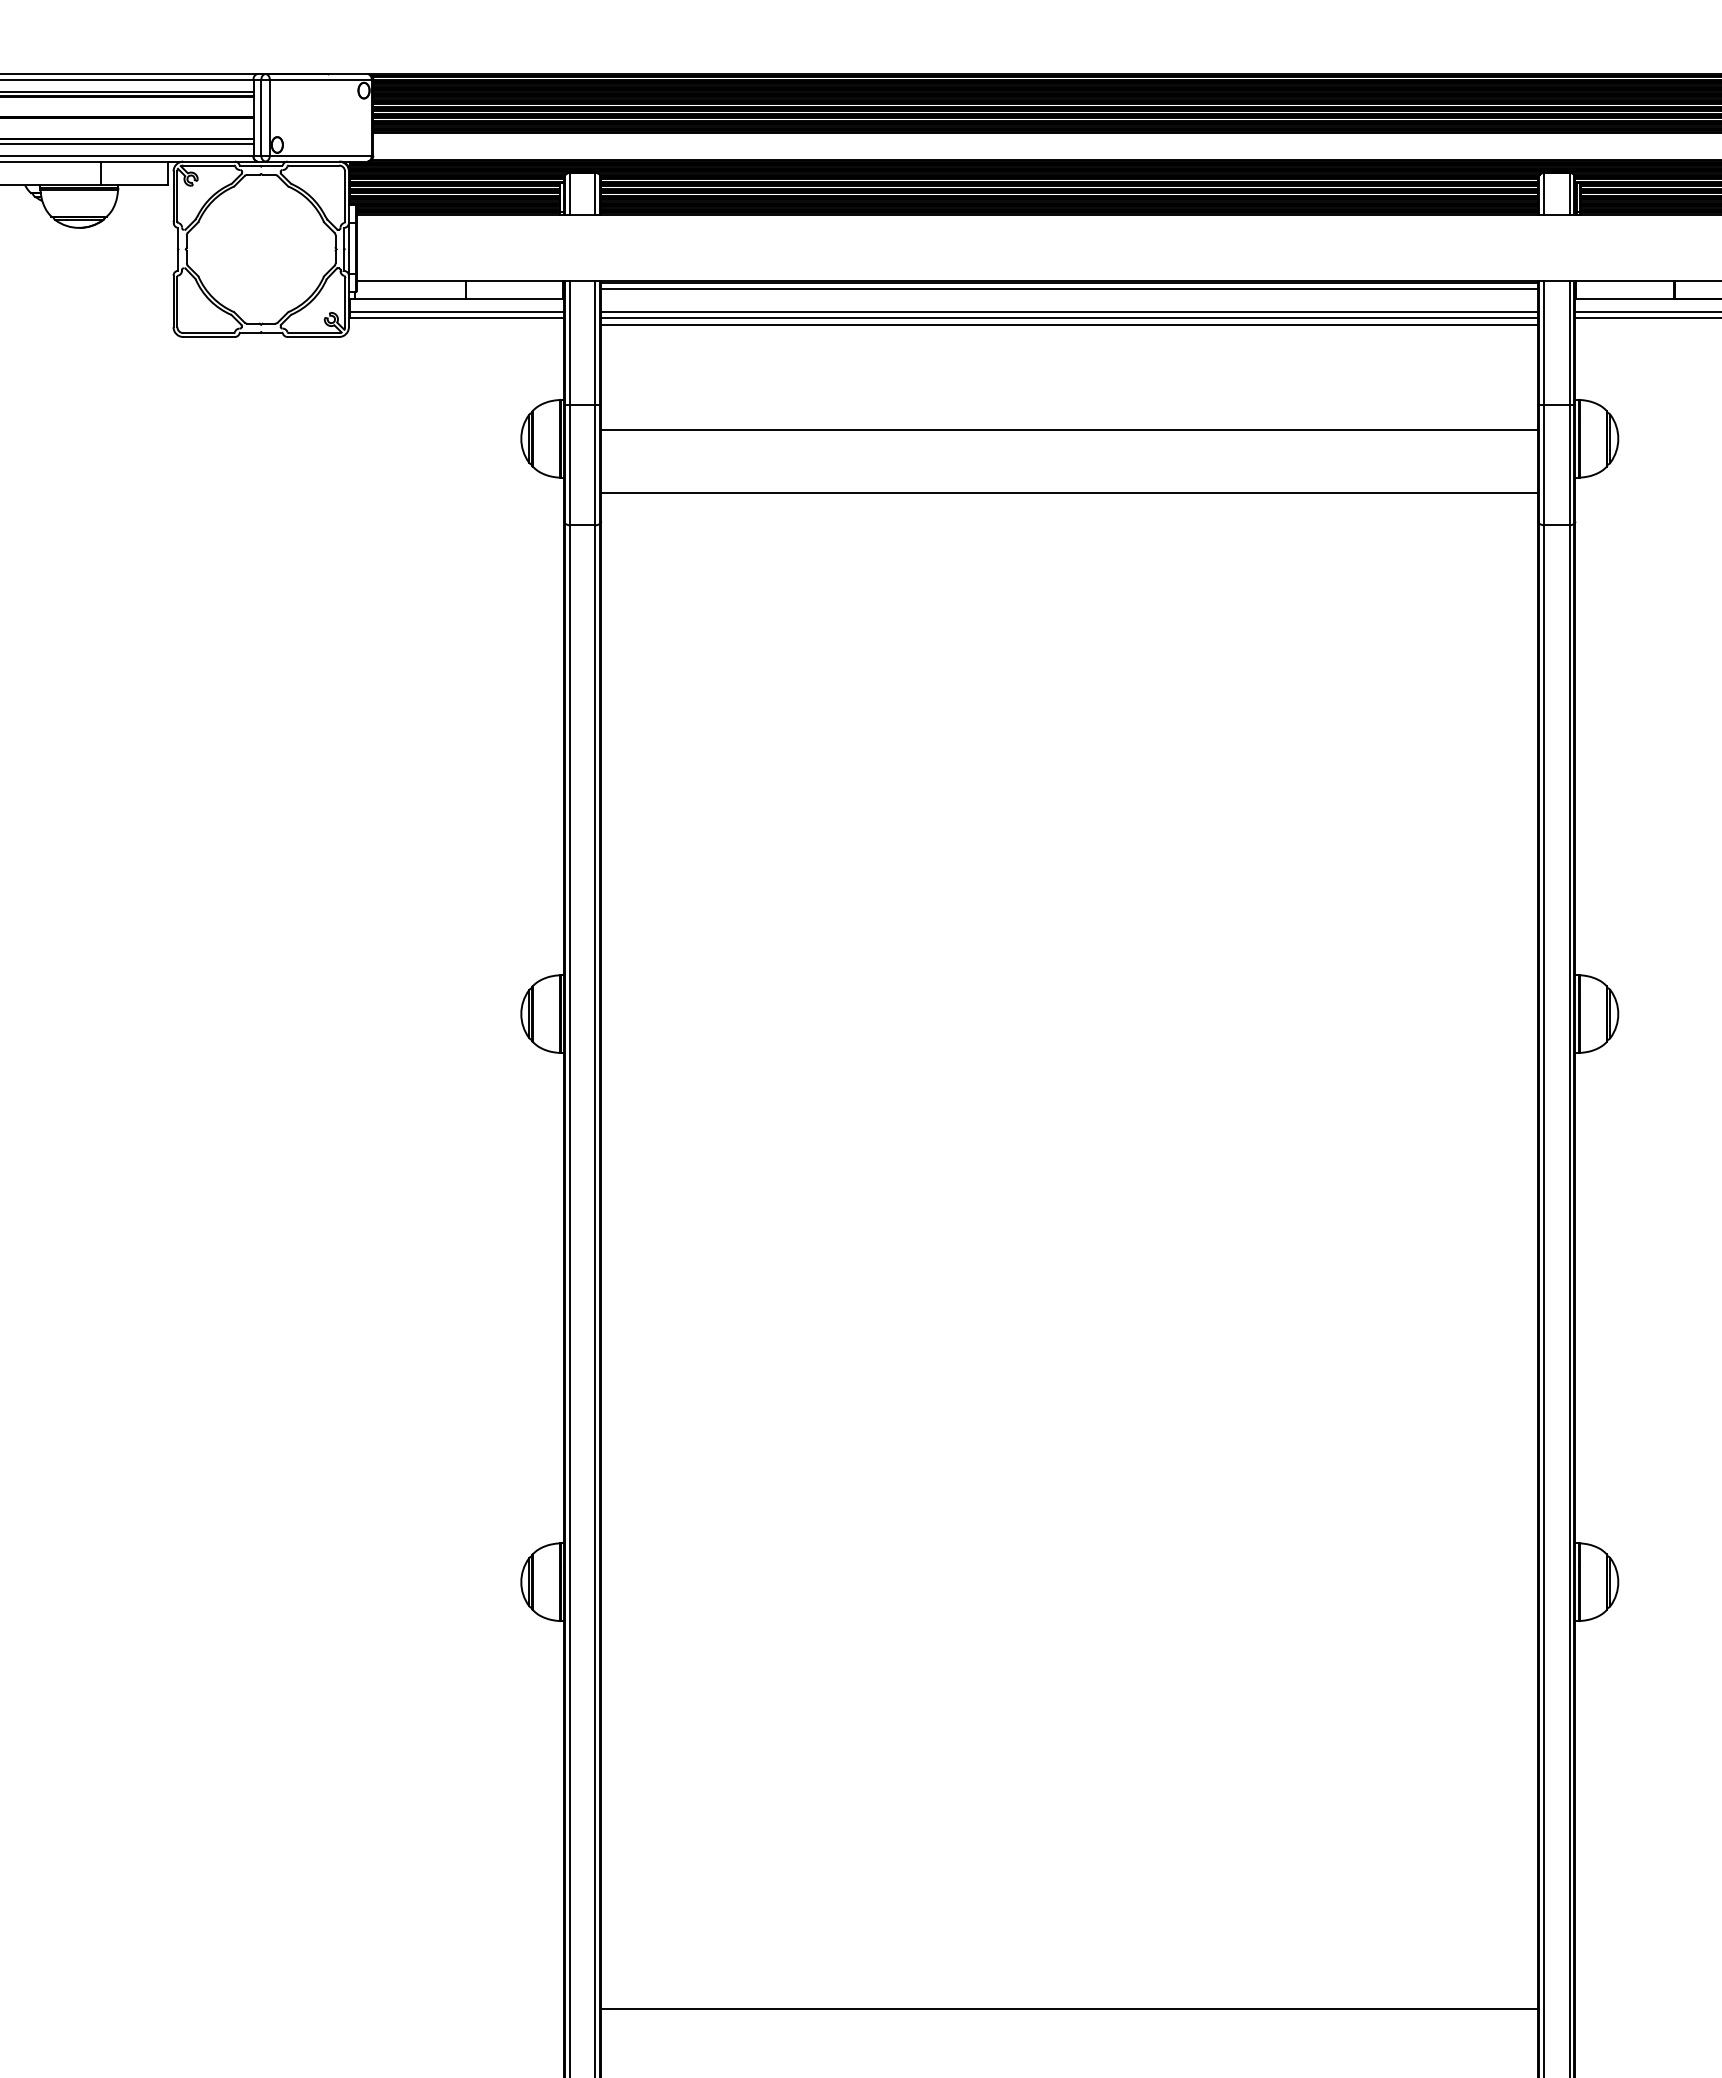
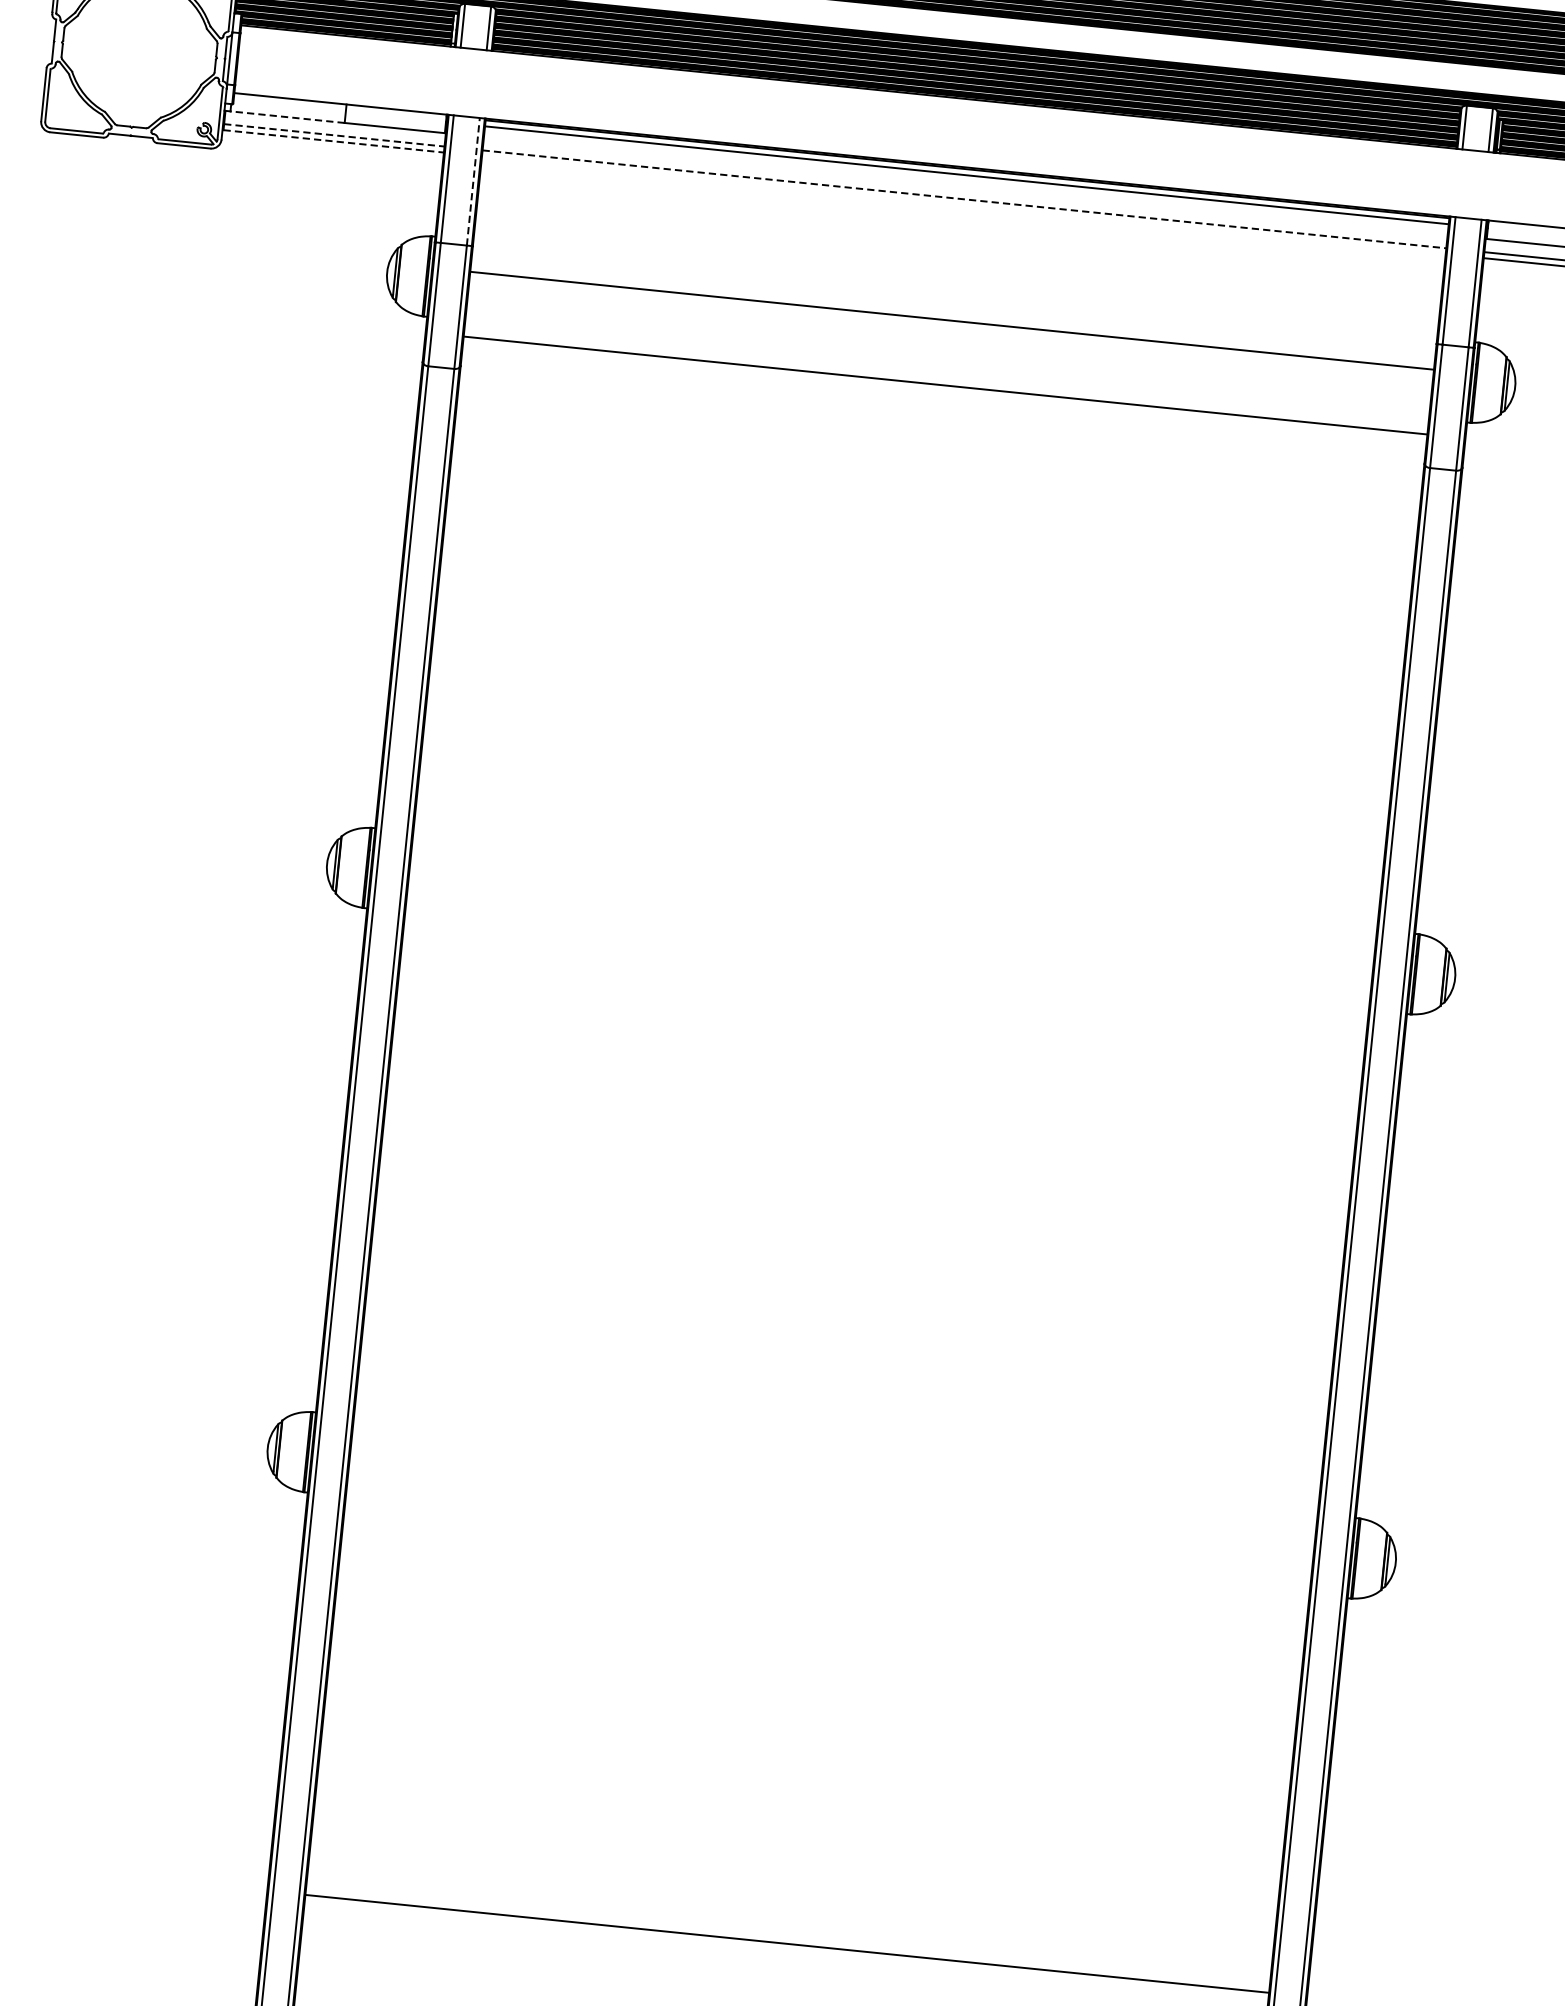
line: (410, 299) -> (287, 117), solid -> dashed
line: (457, 312) -> (334, 135), solid -> dashed
line: (1069, 312) -> (964, 199), solid -> dashed
line: (457, 318) -> (334, 141), solid -> dashed
line: (1069, 318) -> (963, 205), removed
line: (1069, 324) -> (962, 212), removed
line: (595, 342) -> (473, 181), solid -> dashed

